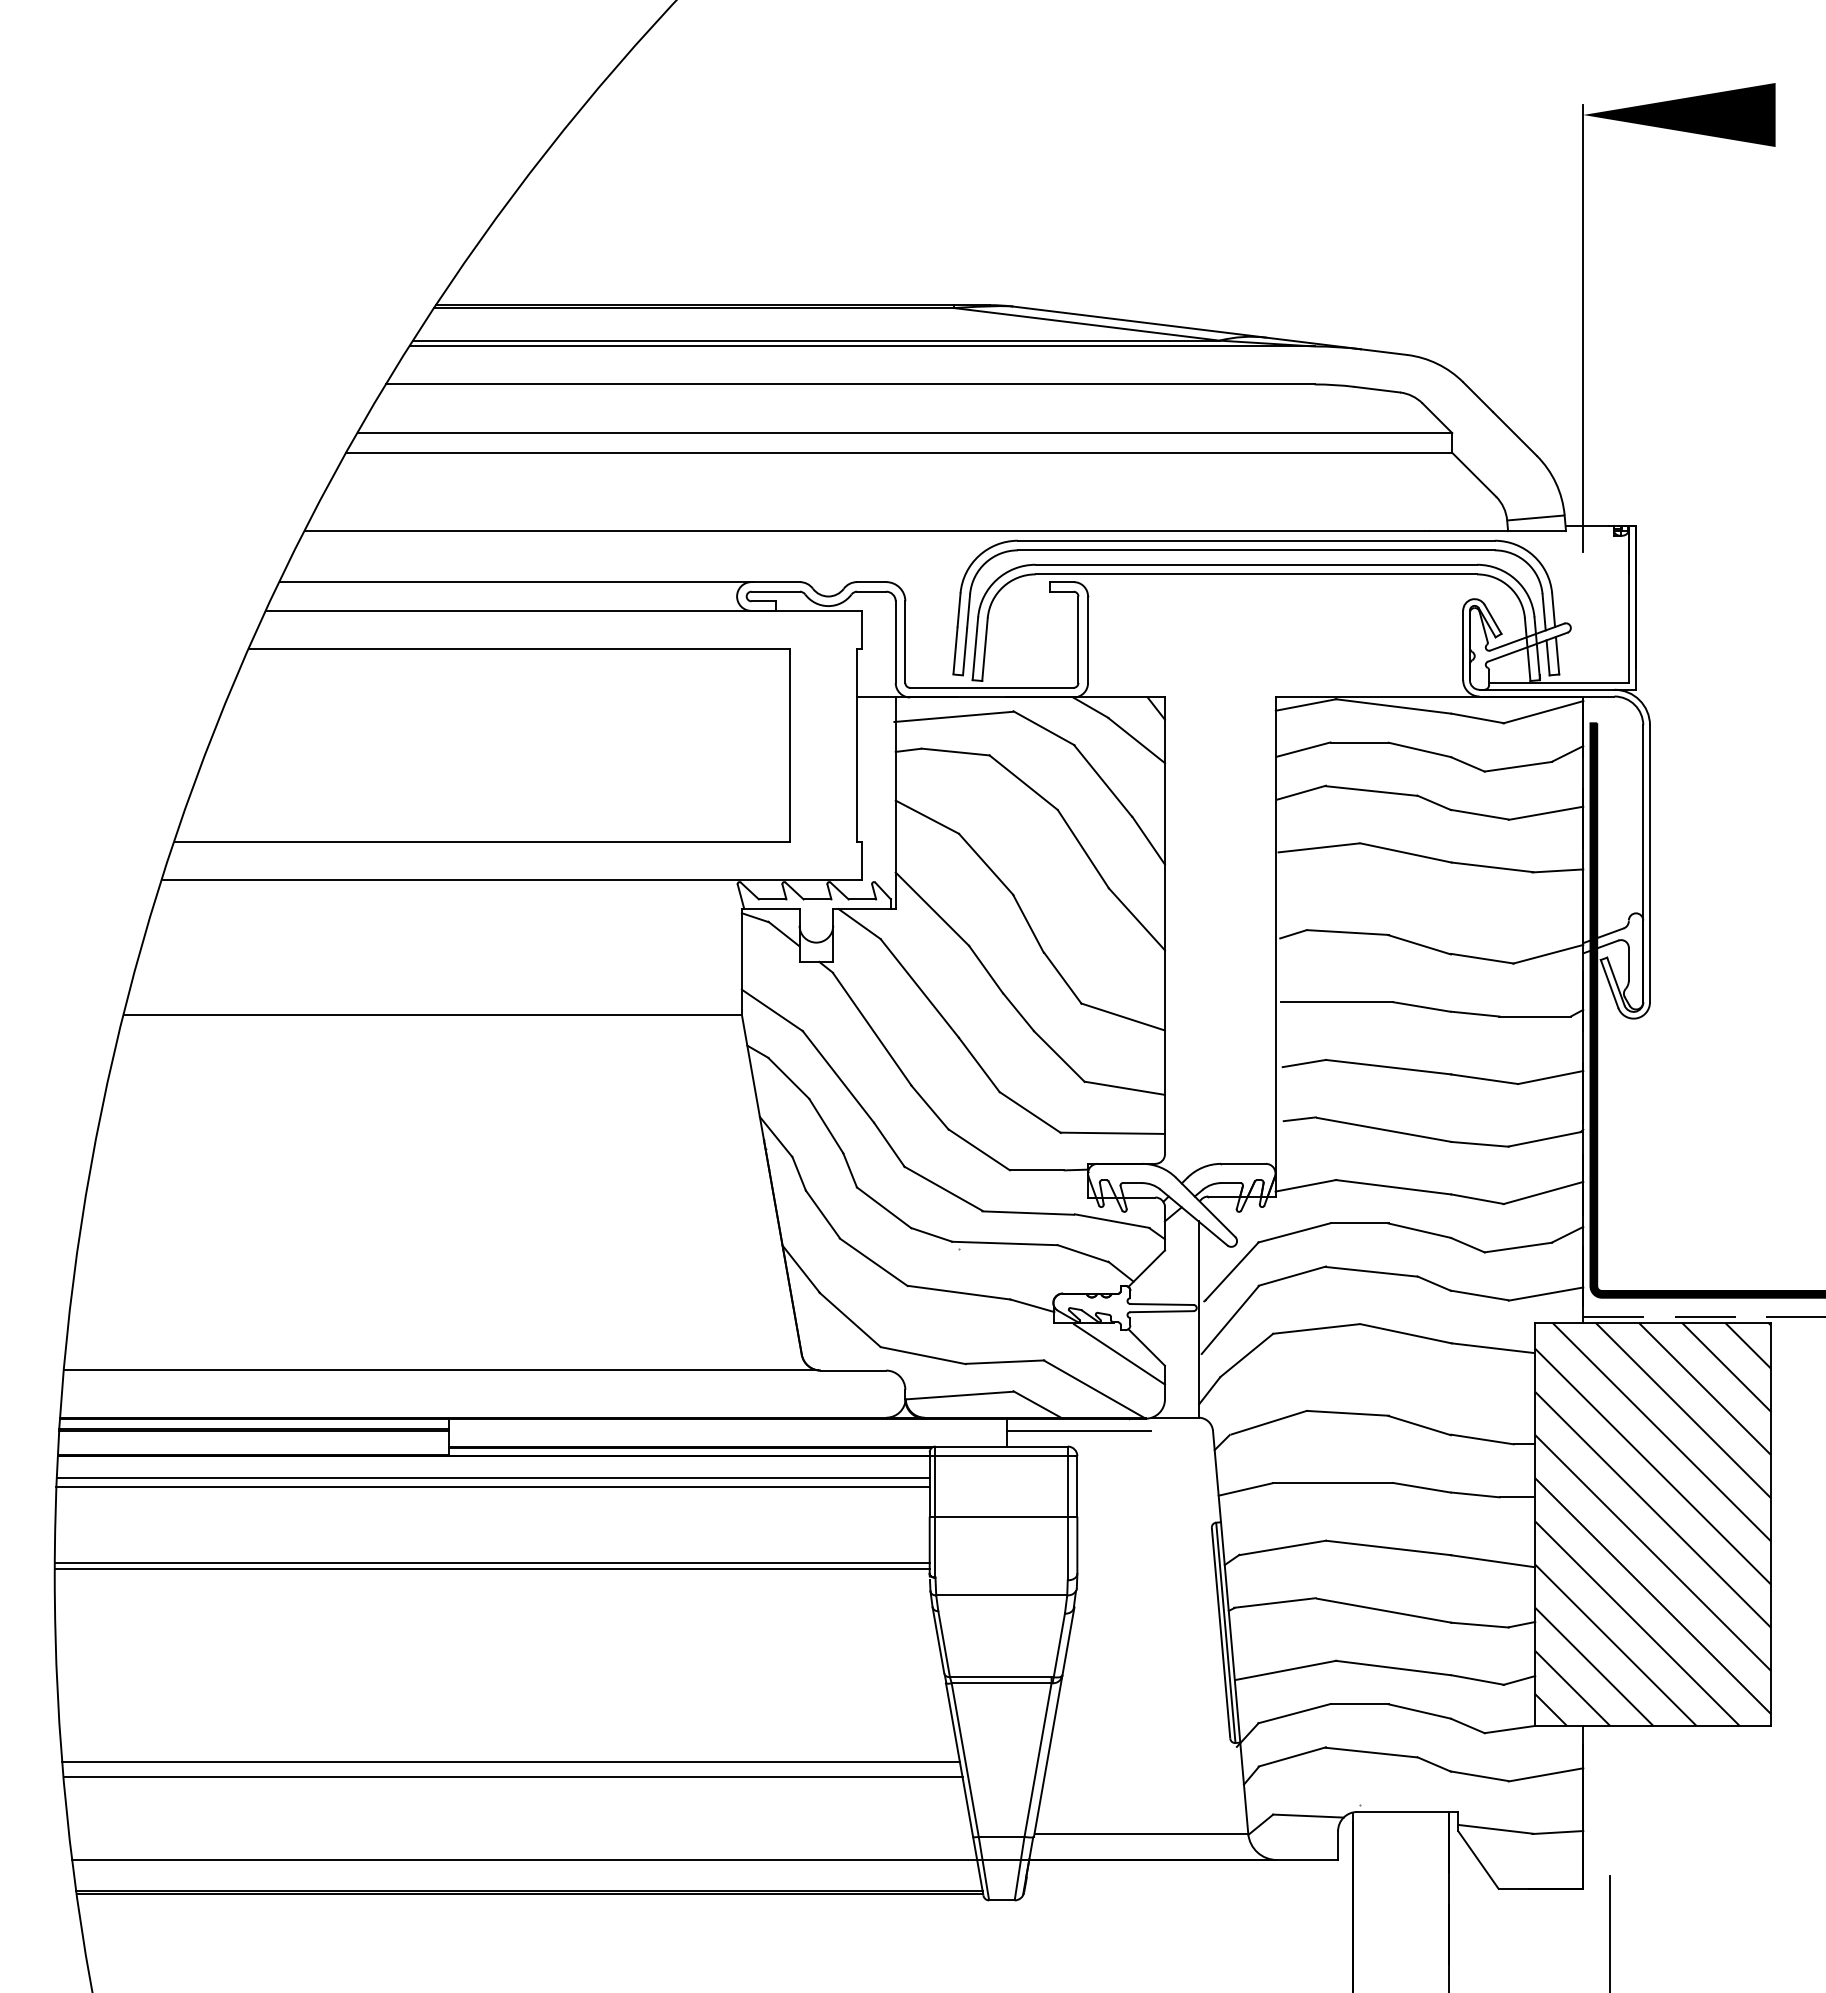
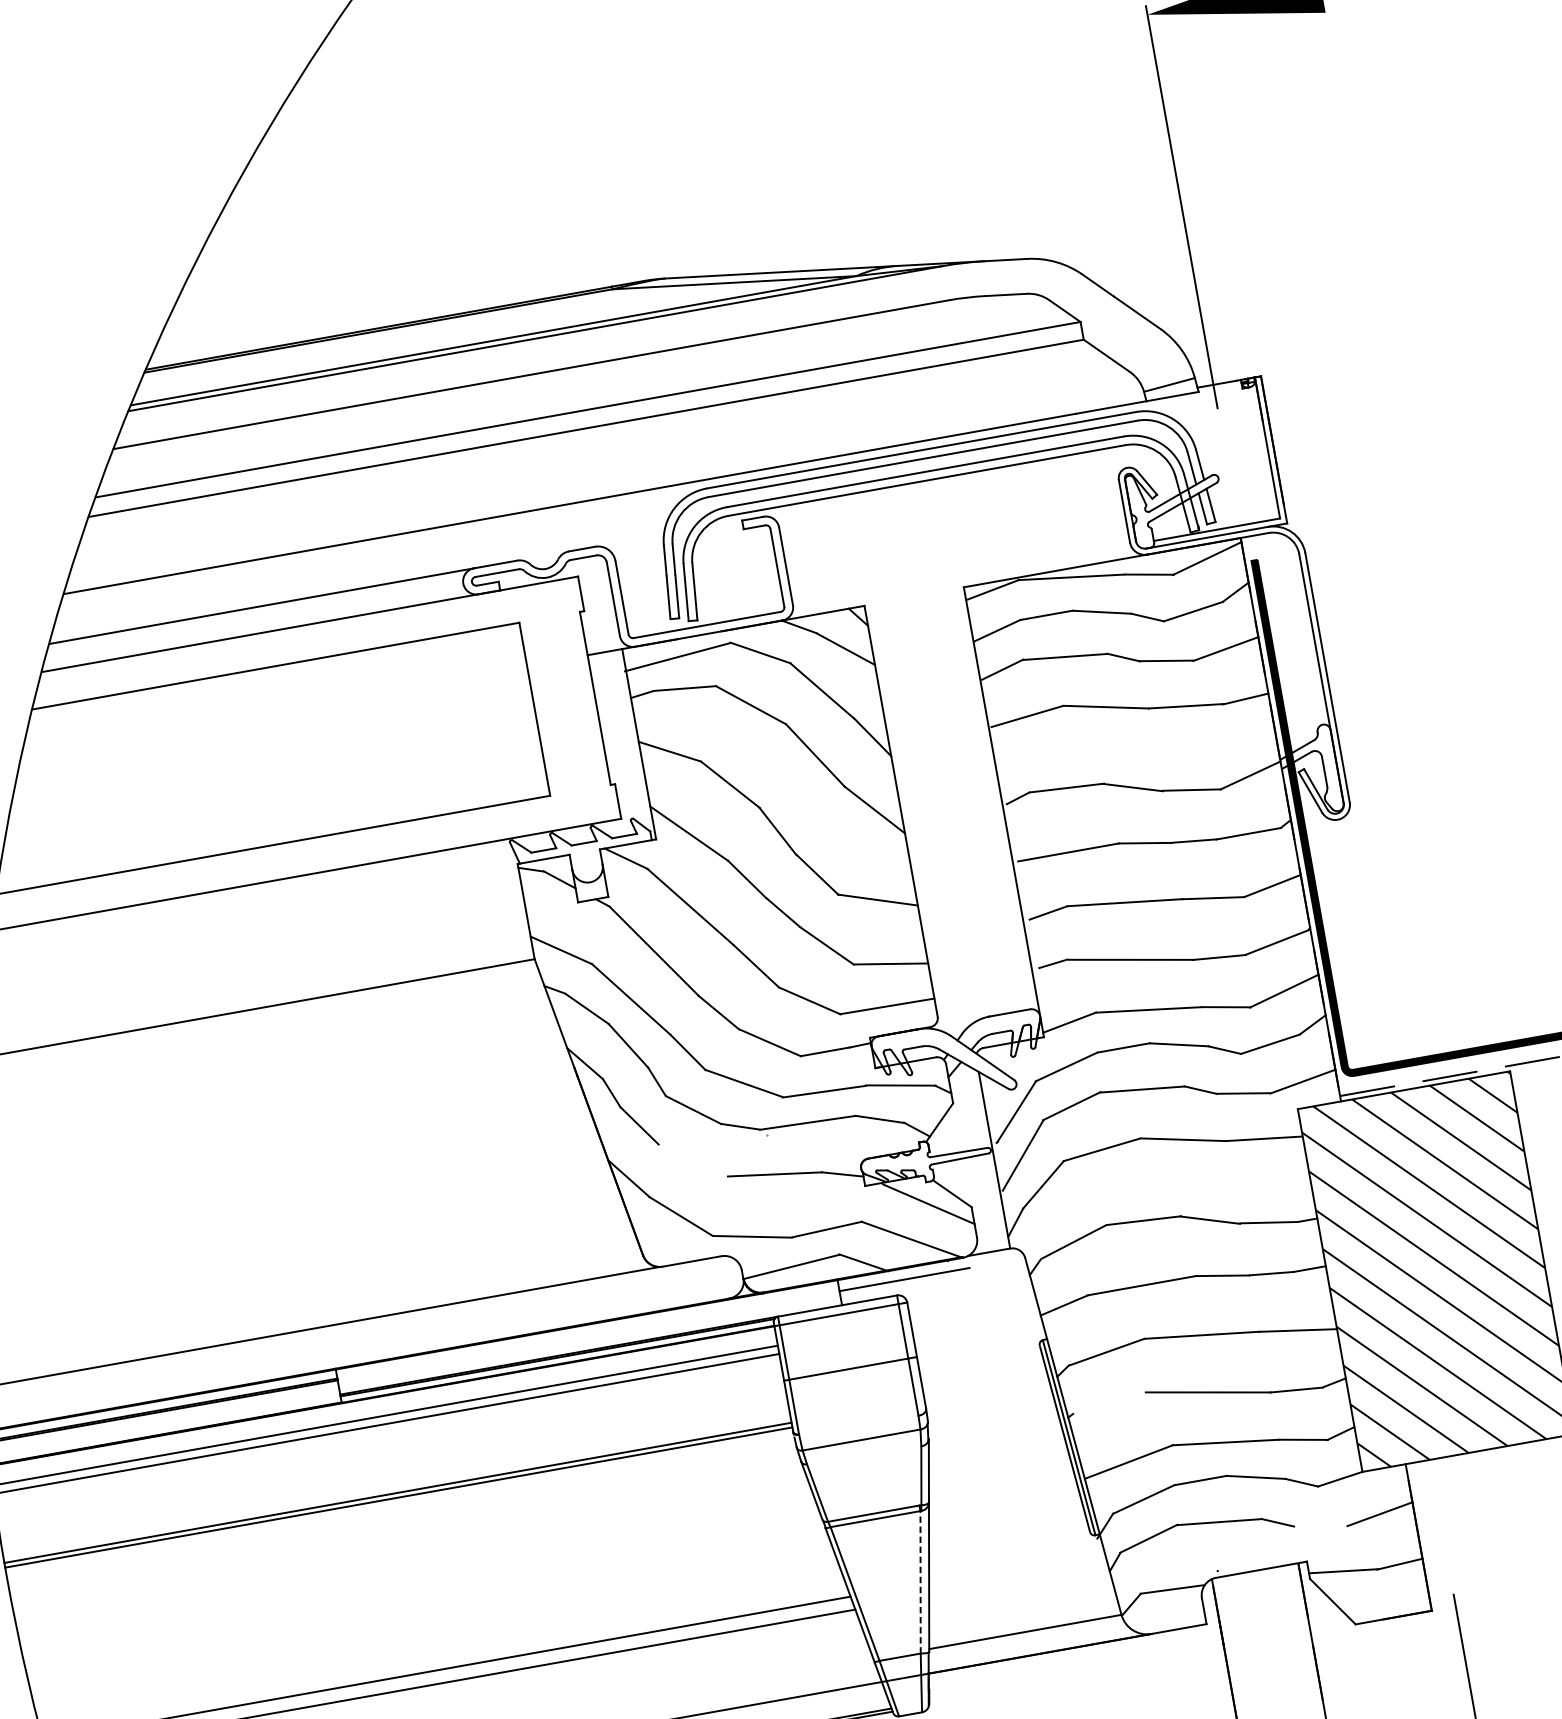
line: (873, 1262) -> (692, 1160), removed
line: (1274, 1602) -> (1108, 1402), removed
line: (1038, 1760) -> (921, 1582), solid -> dashed
line: (1479, 1776) -> (1320, 1526), removed

